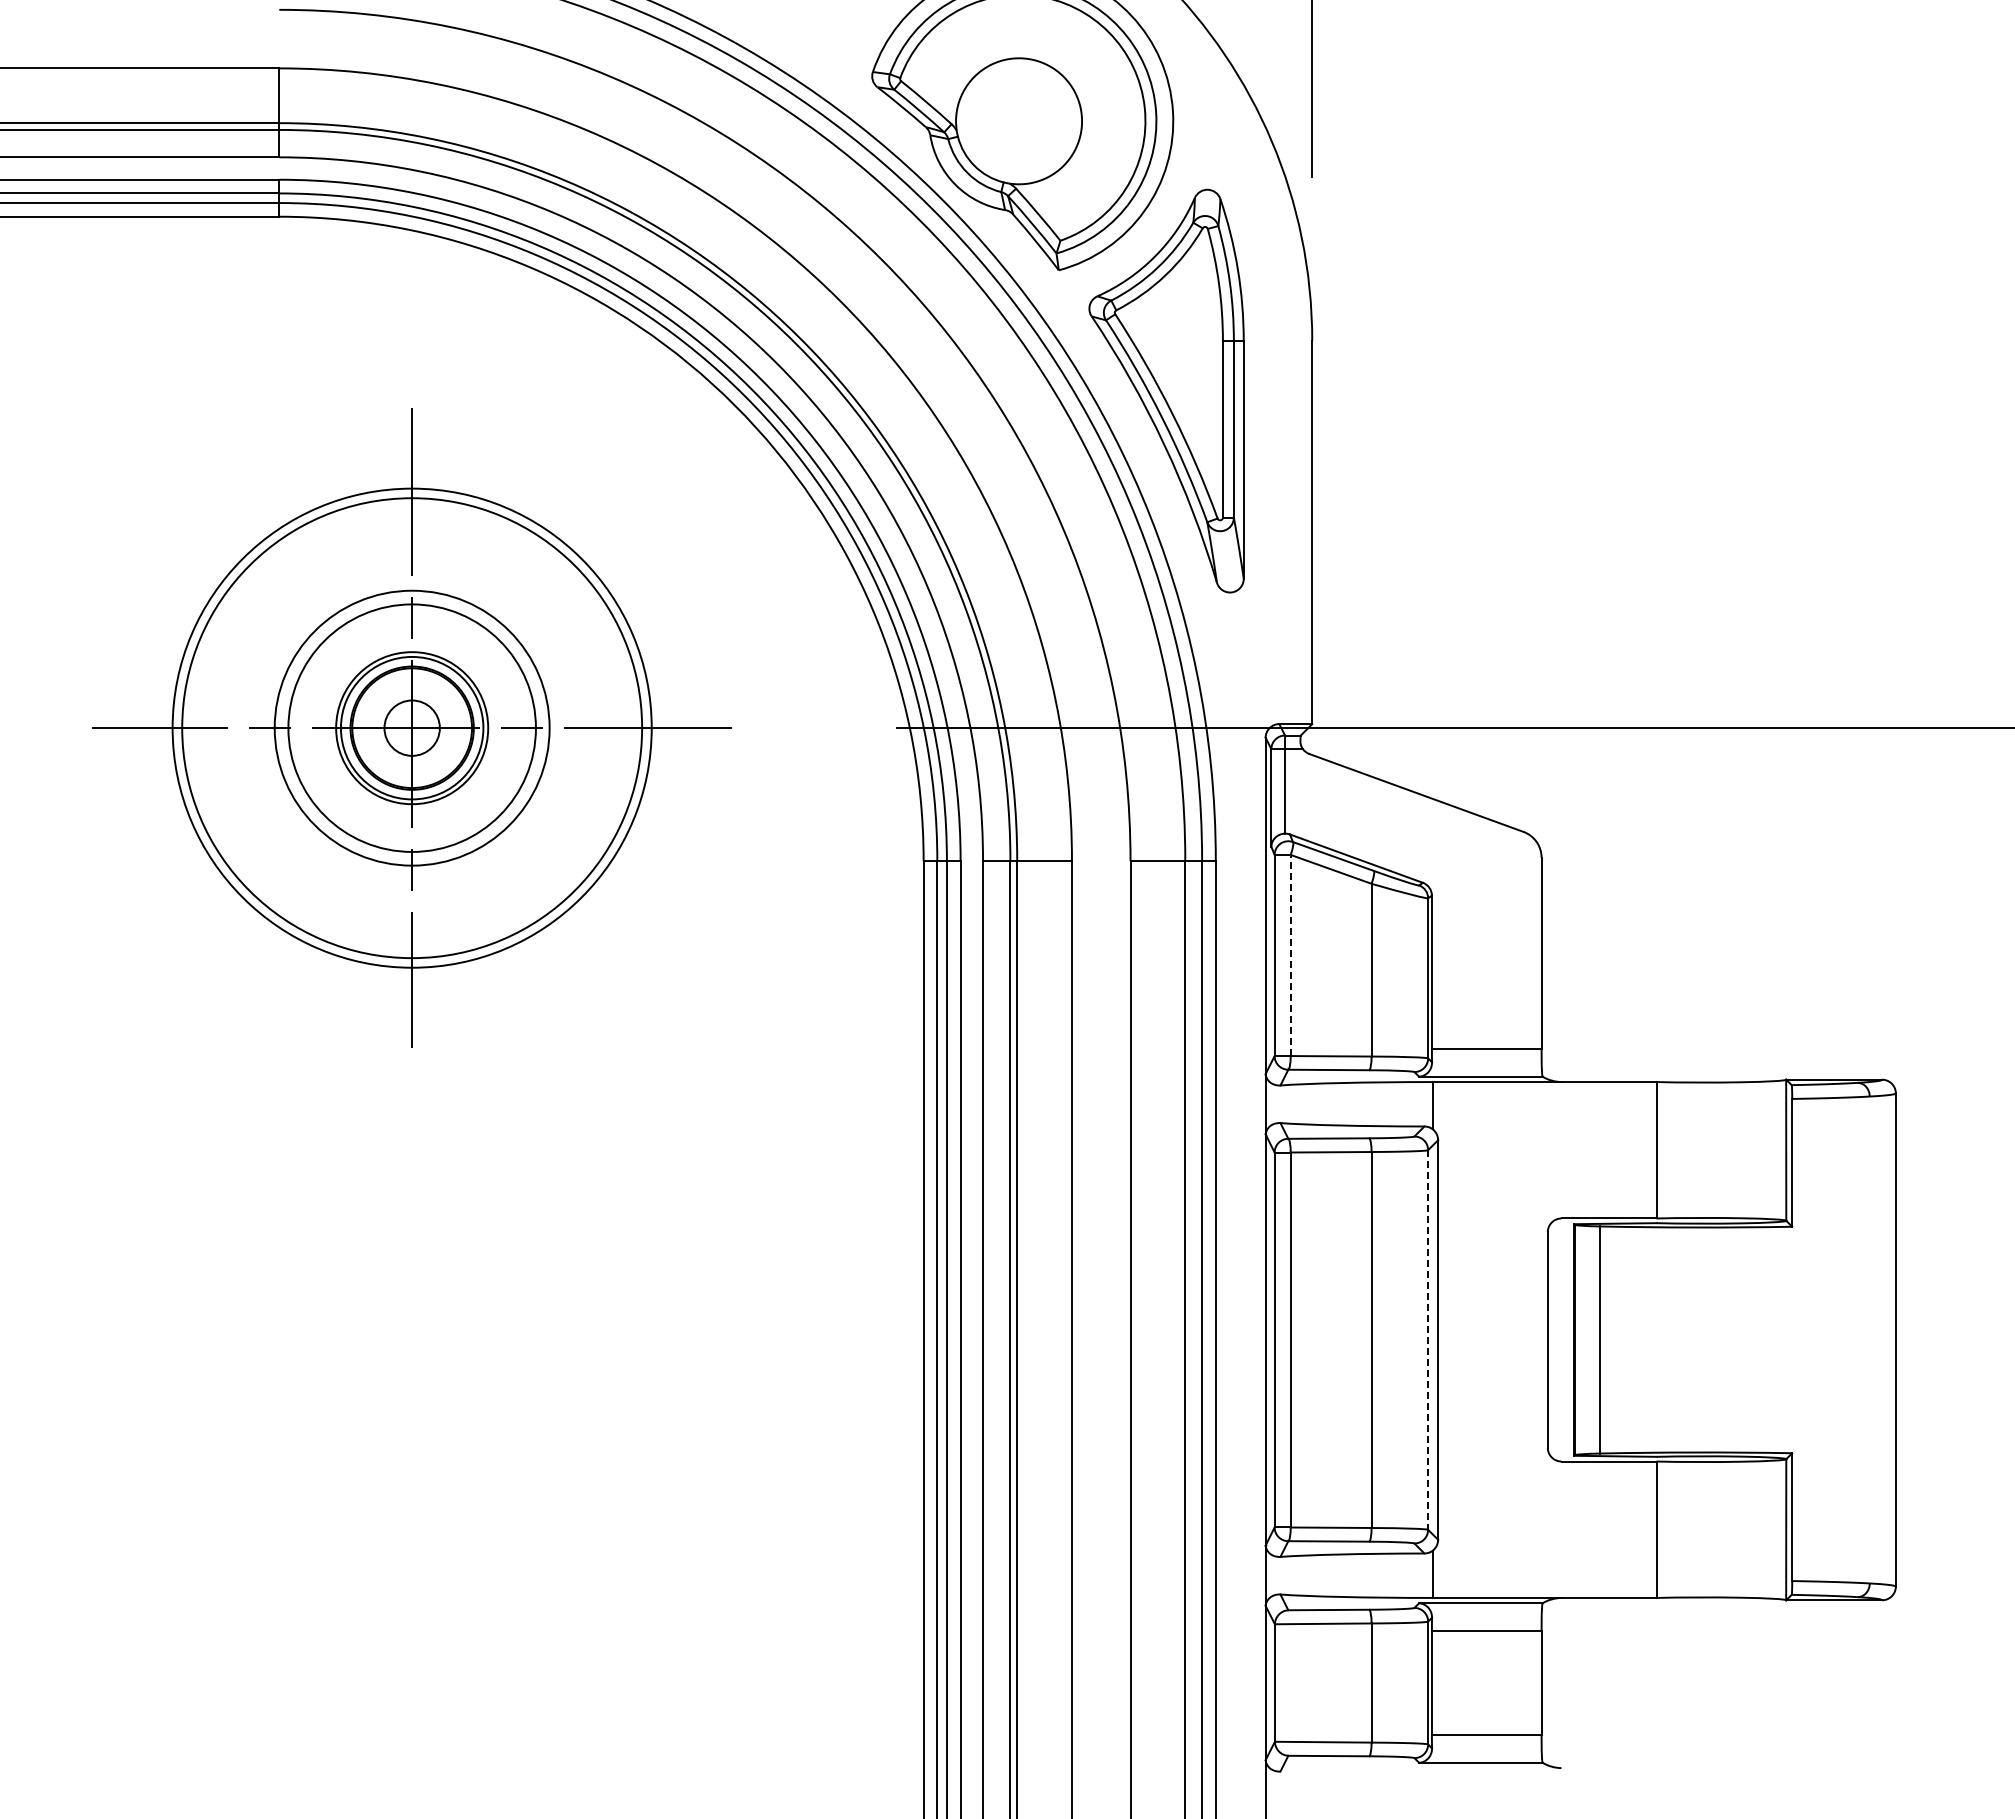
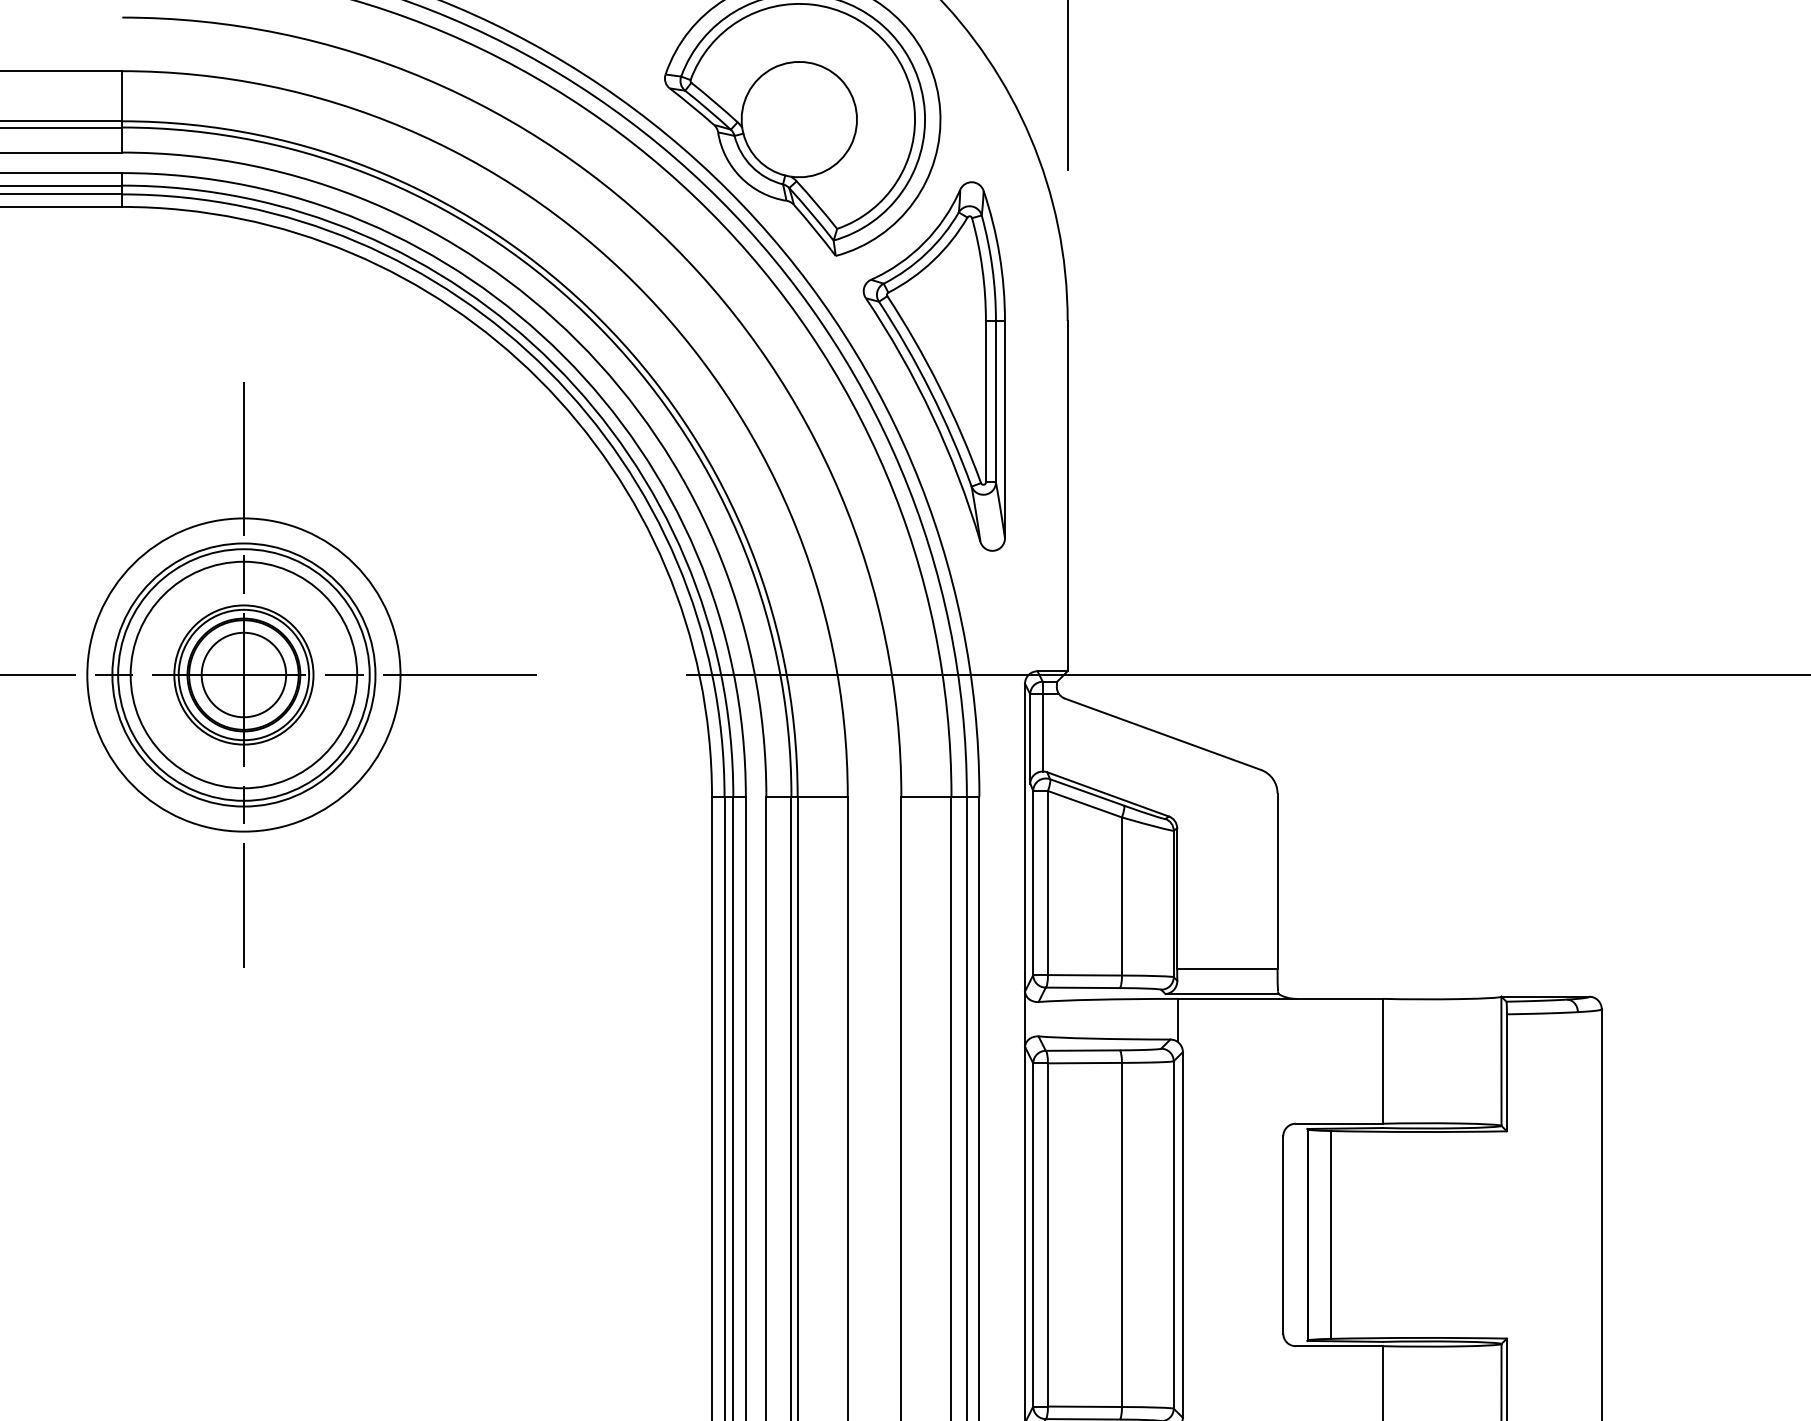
circle: (411, 727) -> (243, 674), size x0.62
circle: (412, 728) -> (244, 675), size x0.71
circle: (412, 728) -> (244, 675), size x1.67
line: (1290, 955) -> (1047, 883), dashed -> solid
line: (1428, 1340) -> (1174, 1235), dashed -> solid

